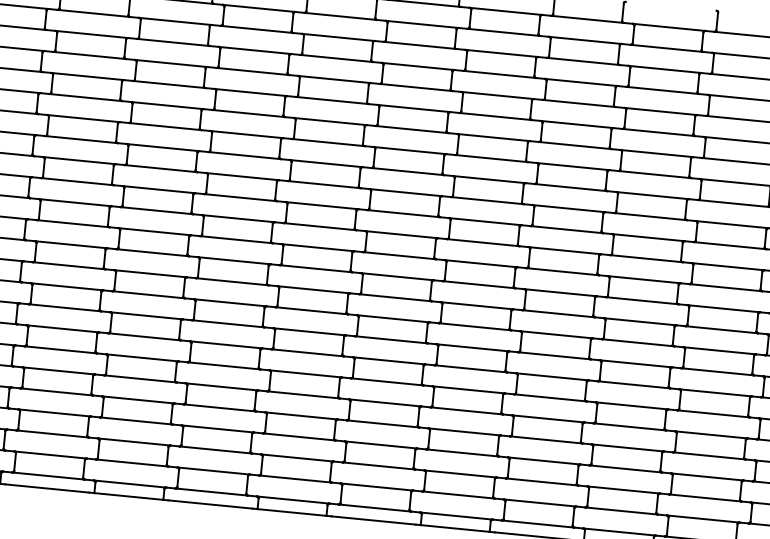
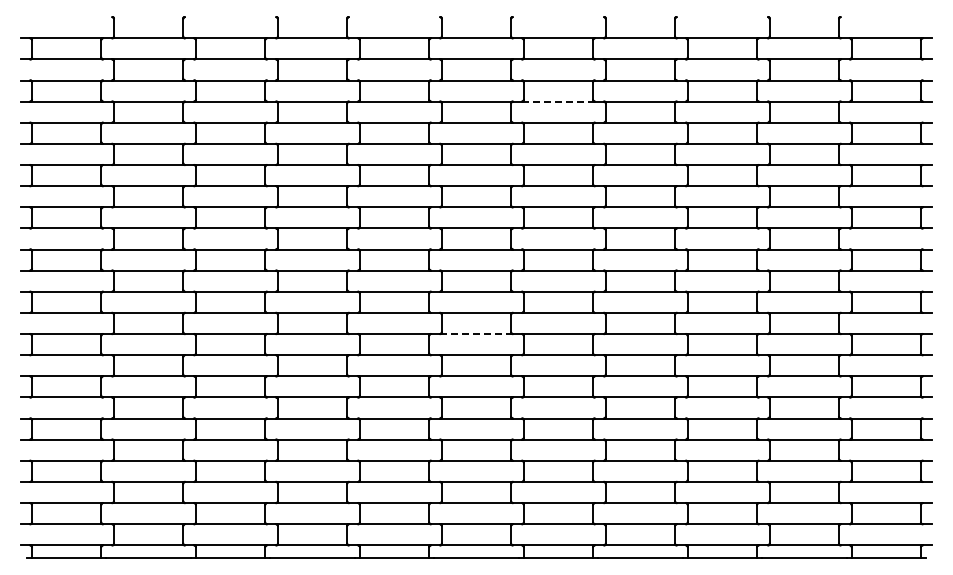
line: (498, 74) -> (557, 101), solid -> dashed
line: (395, 298) -> (476, 334), solid -> dashed

